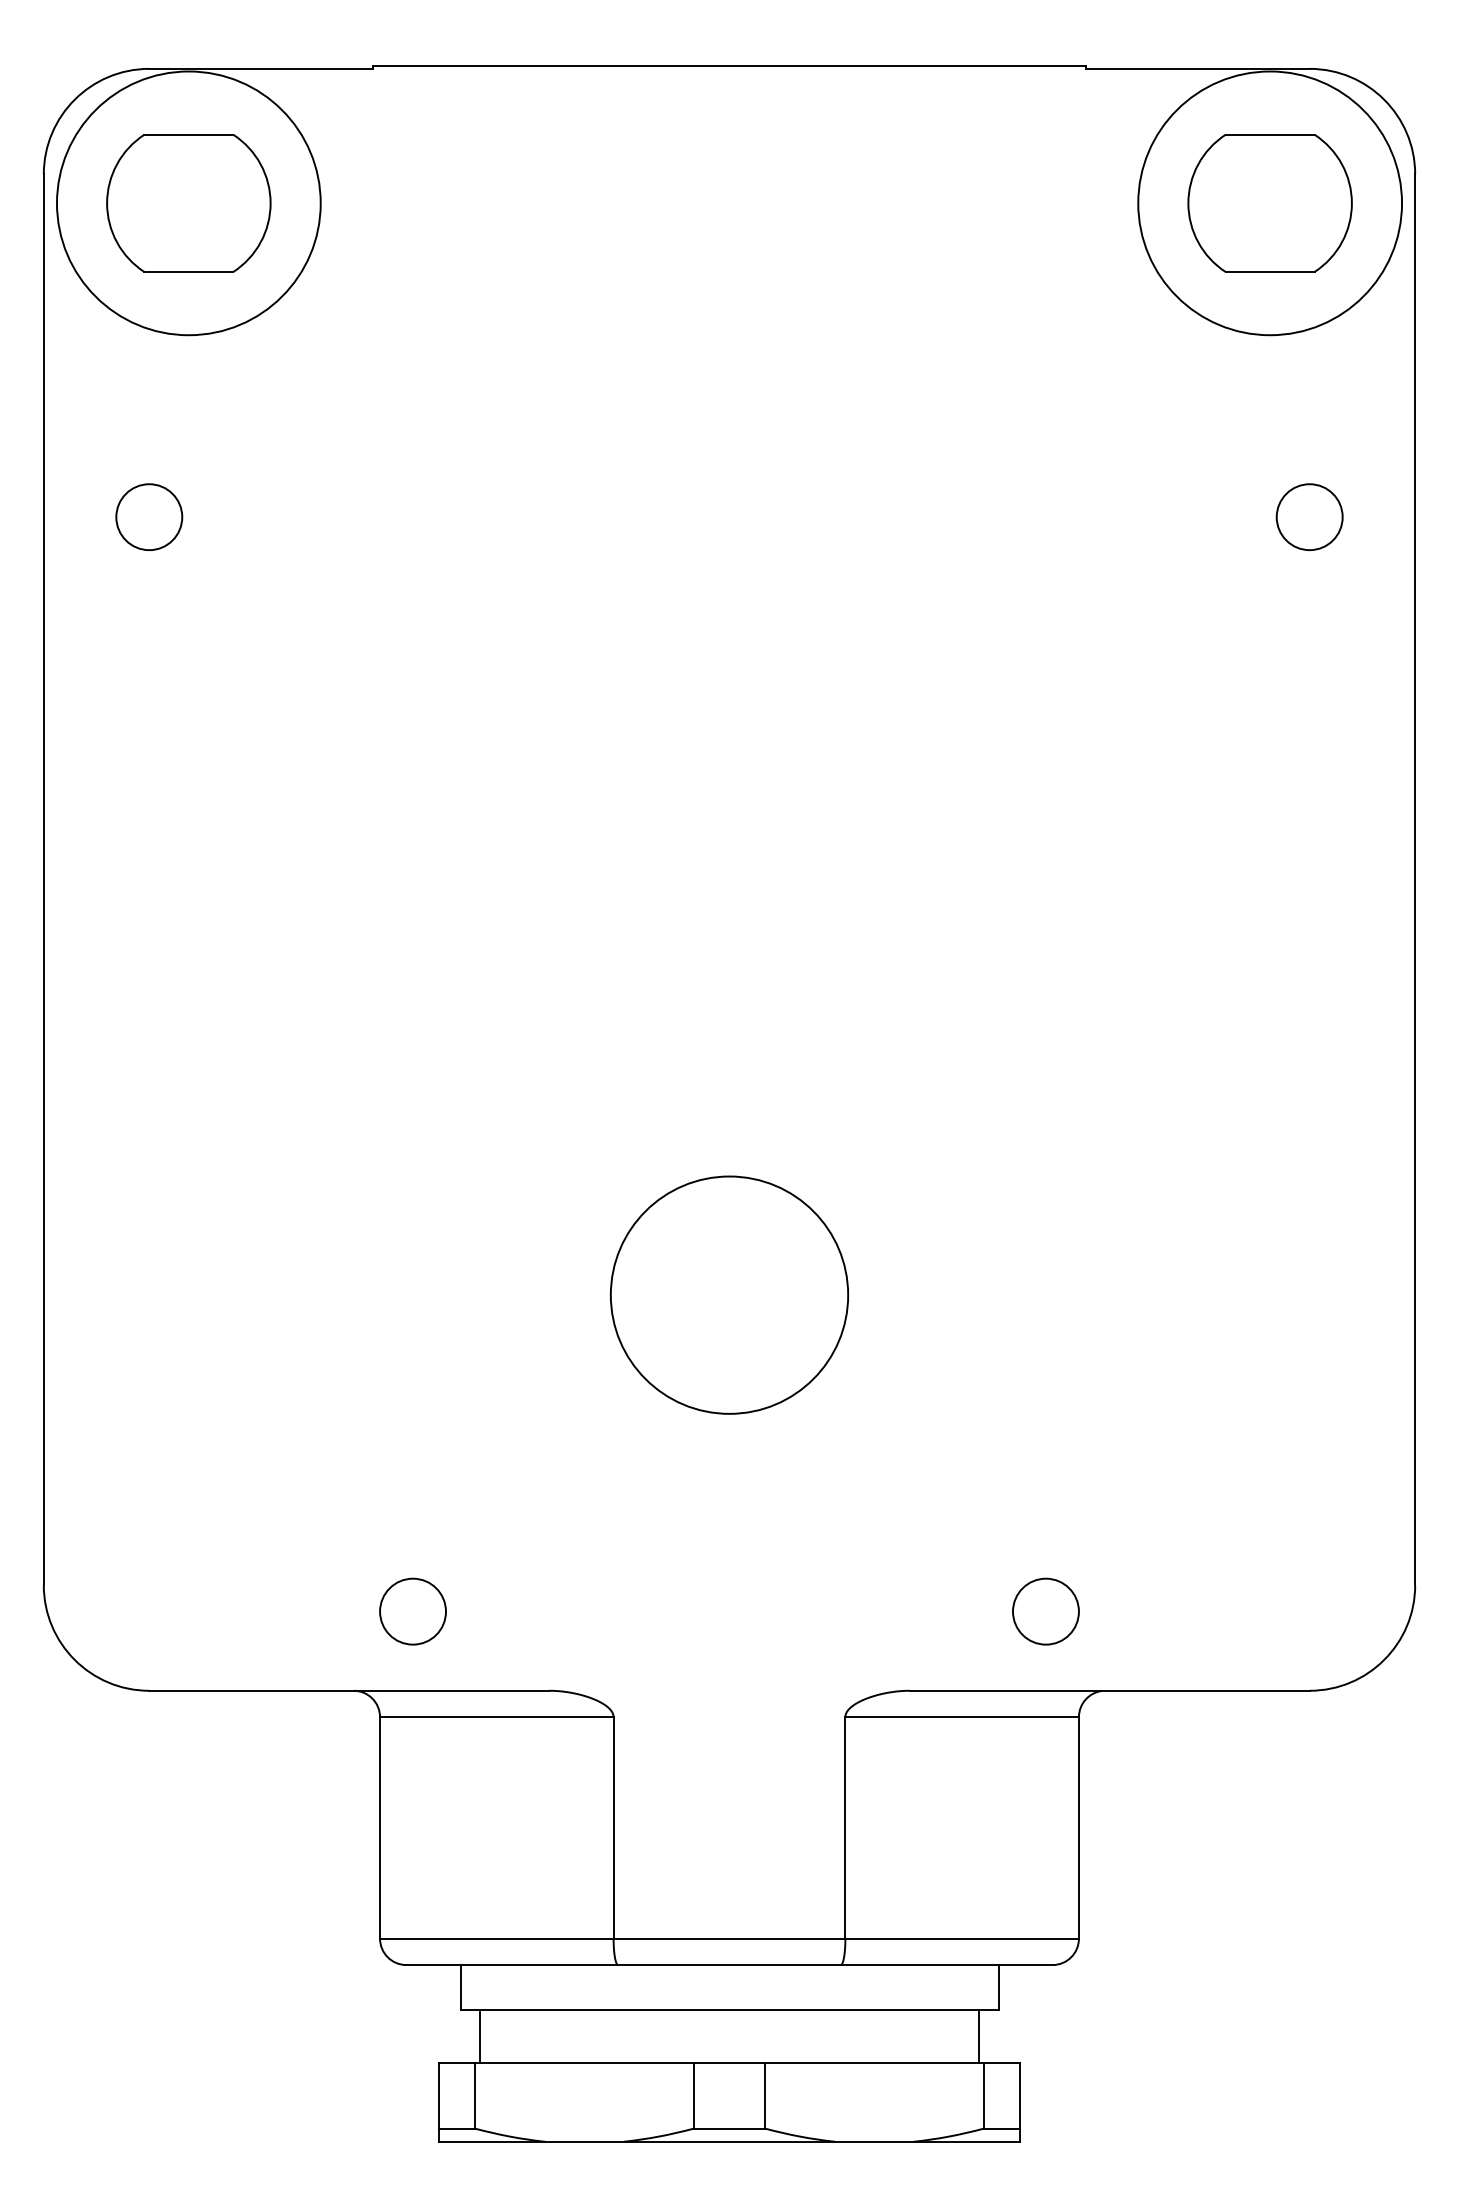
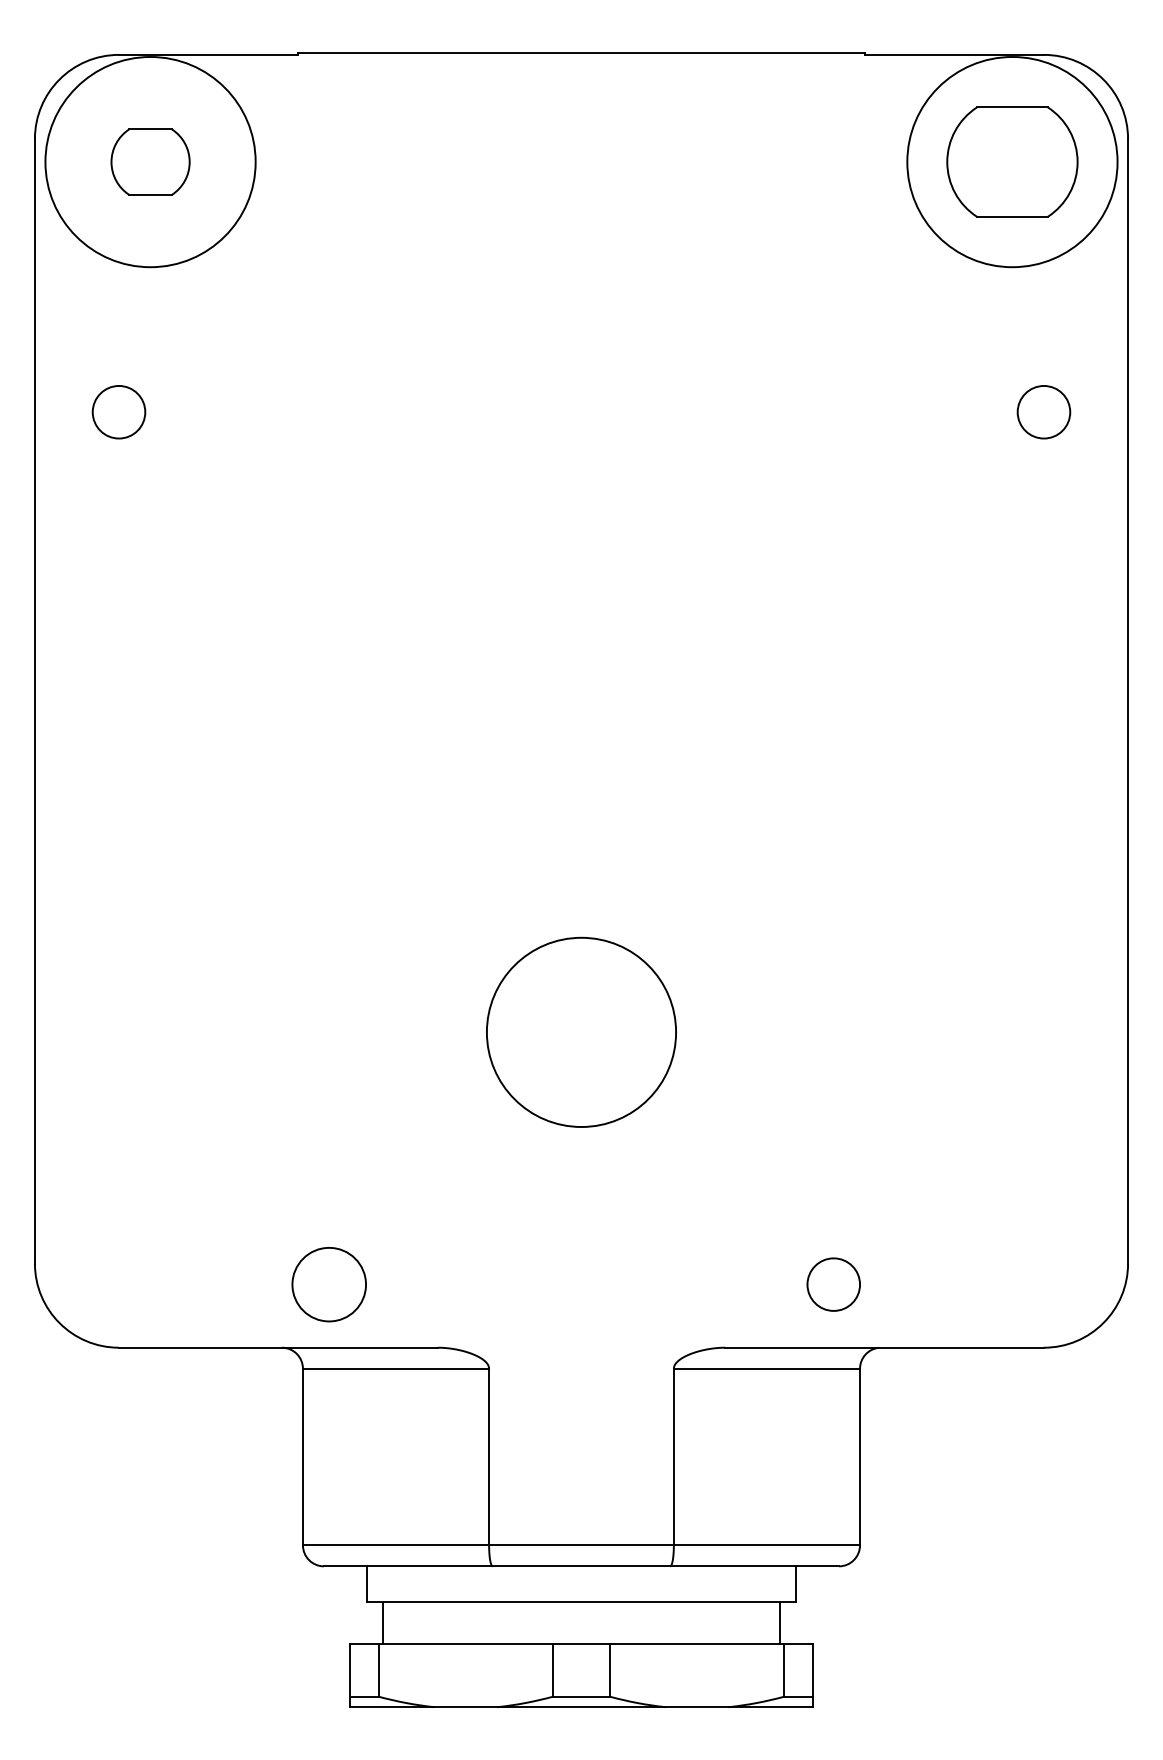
part: (188, 203) -> (150, 162), size x0.6
circle: (413, 1611) -> (329, 1284), size x1.4

